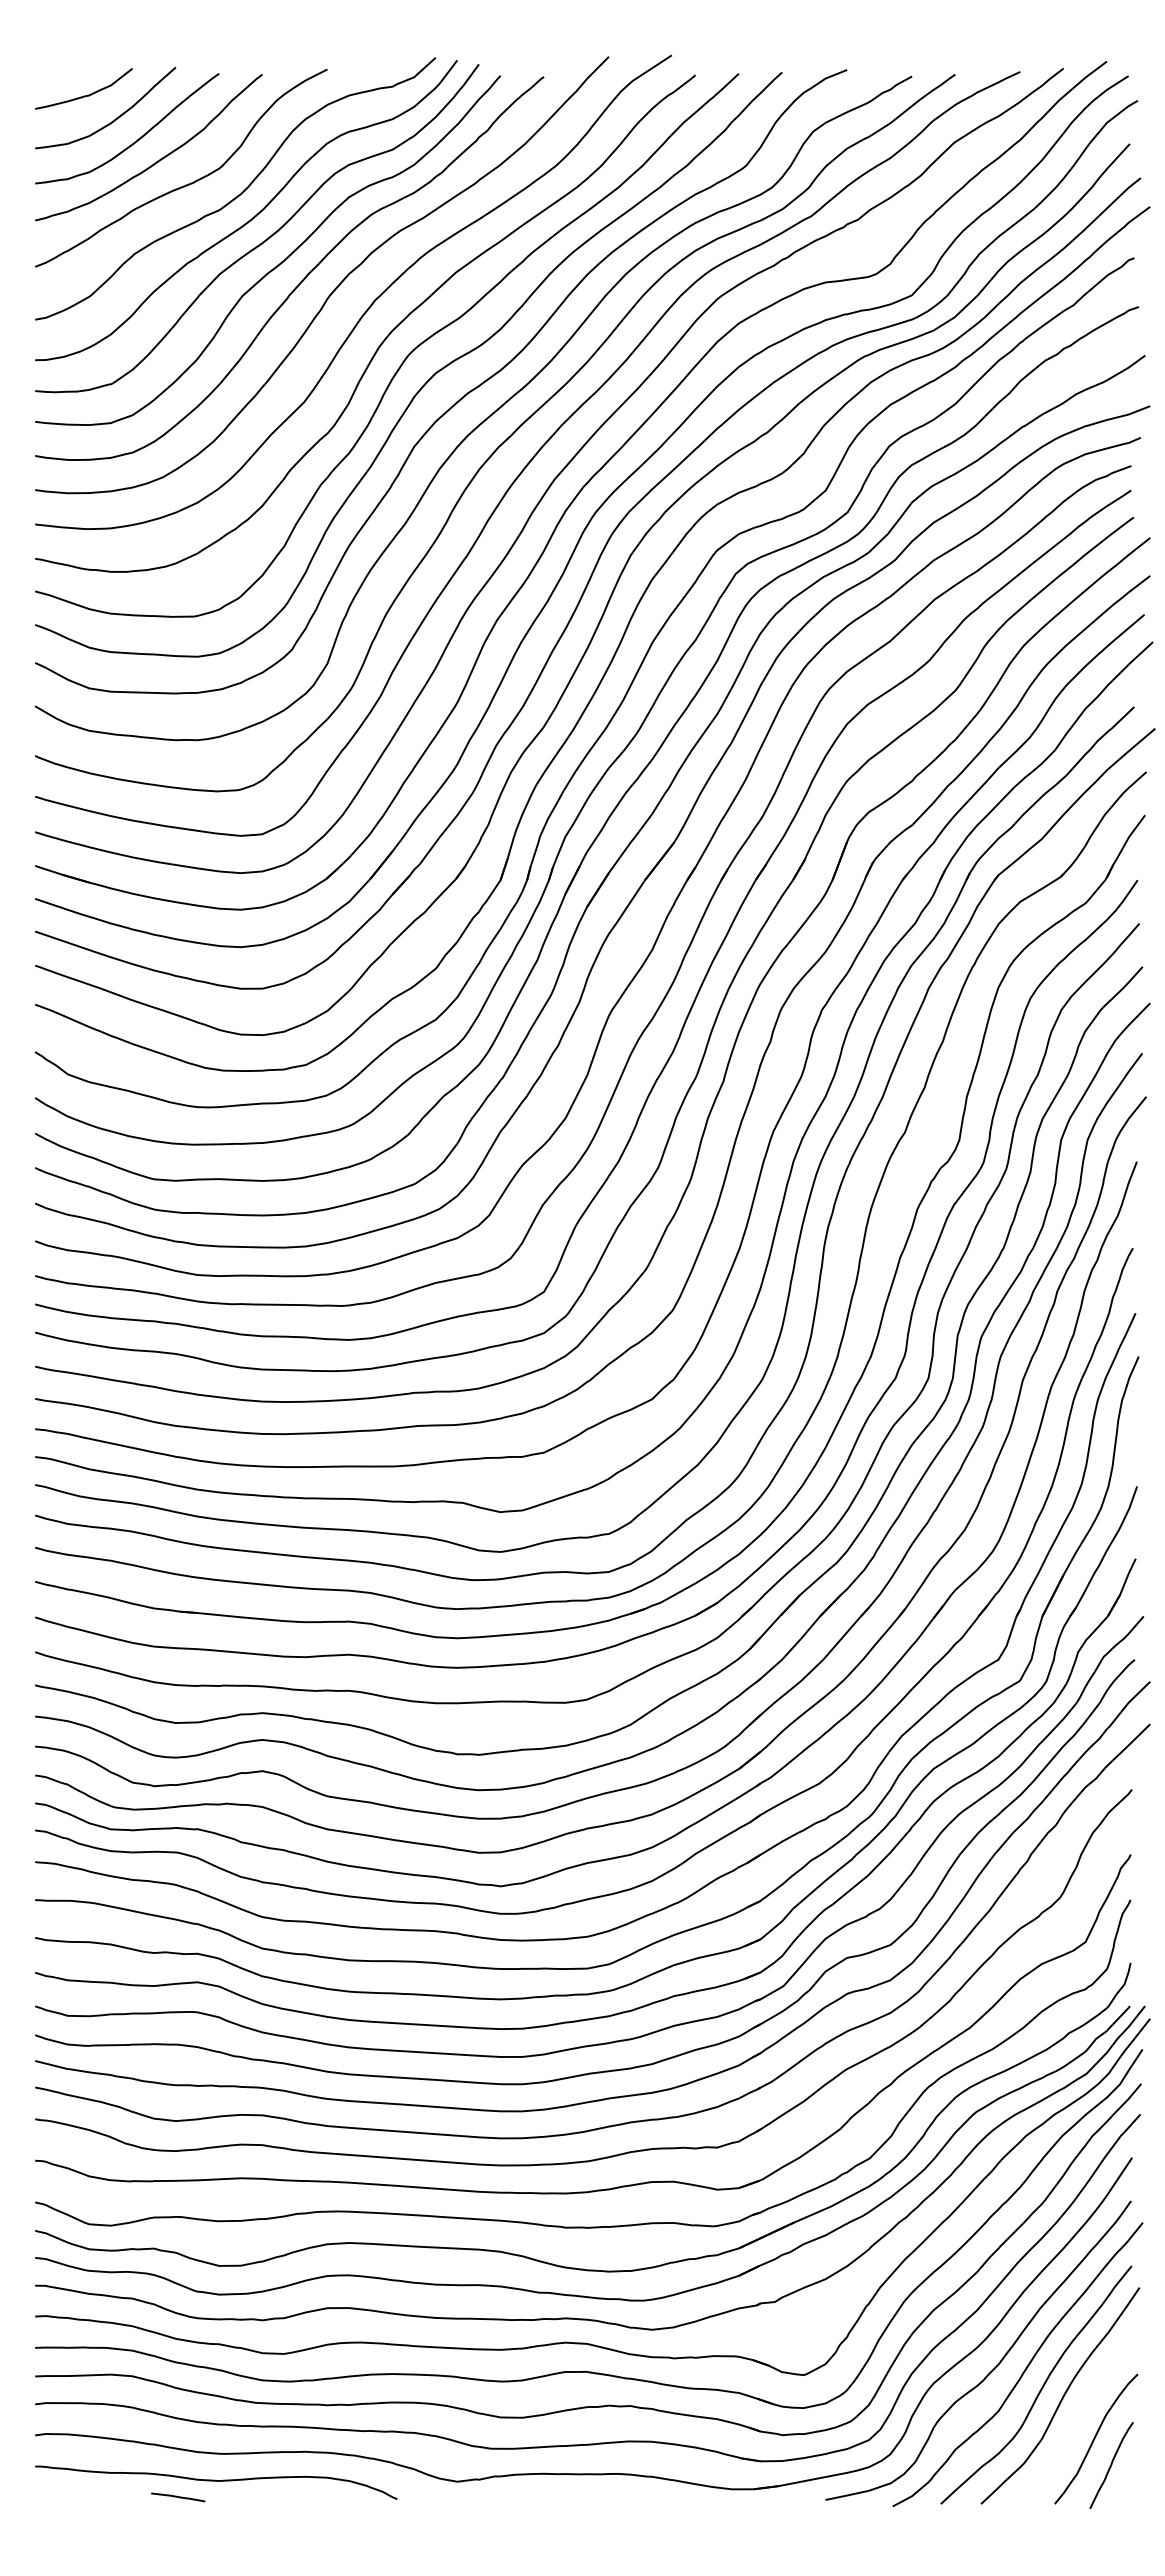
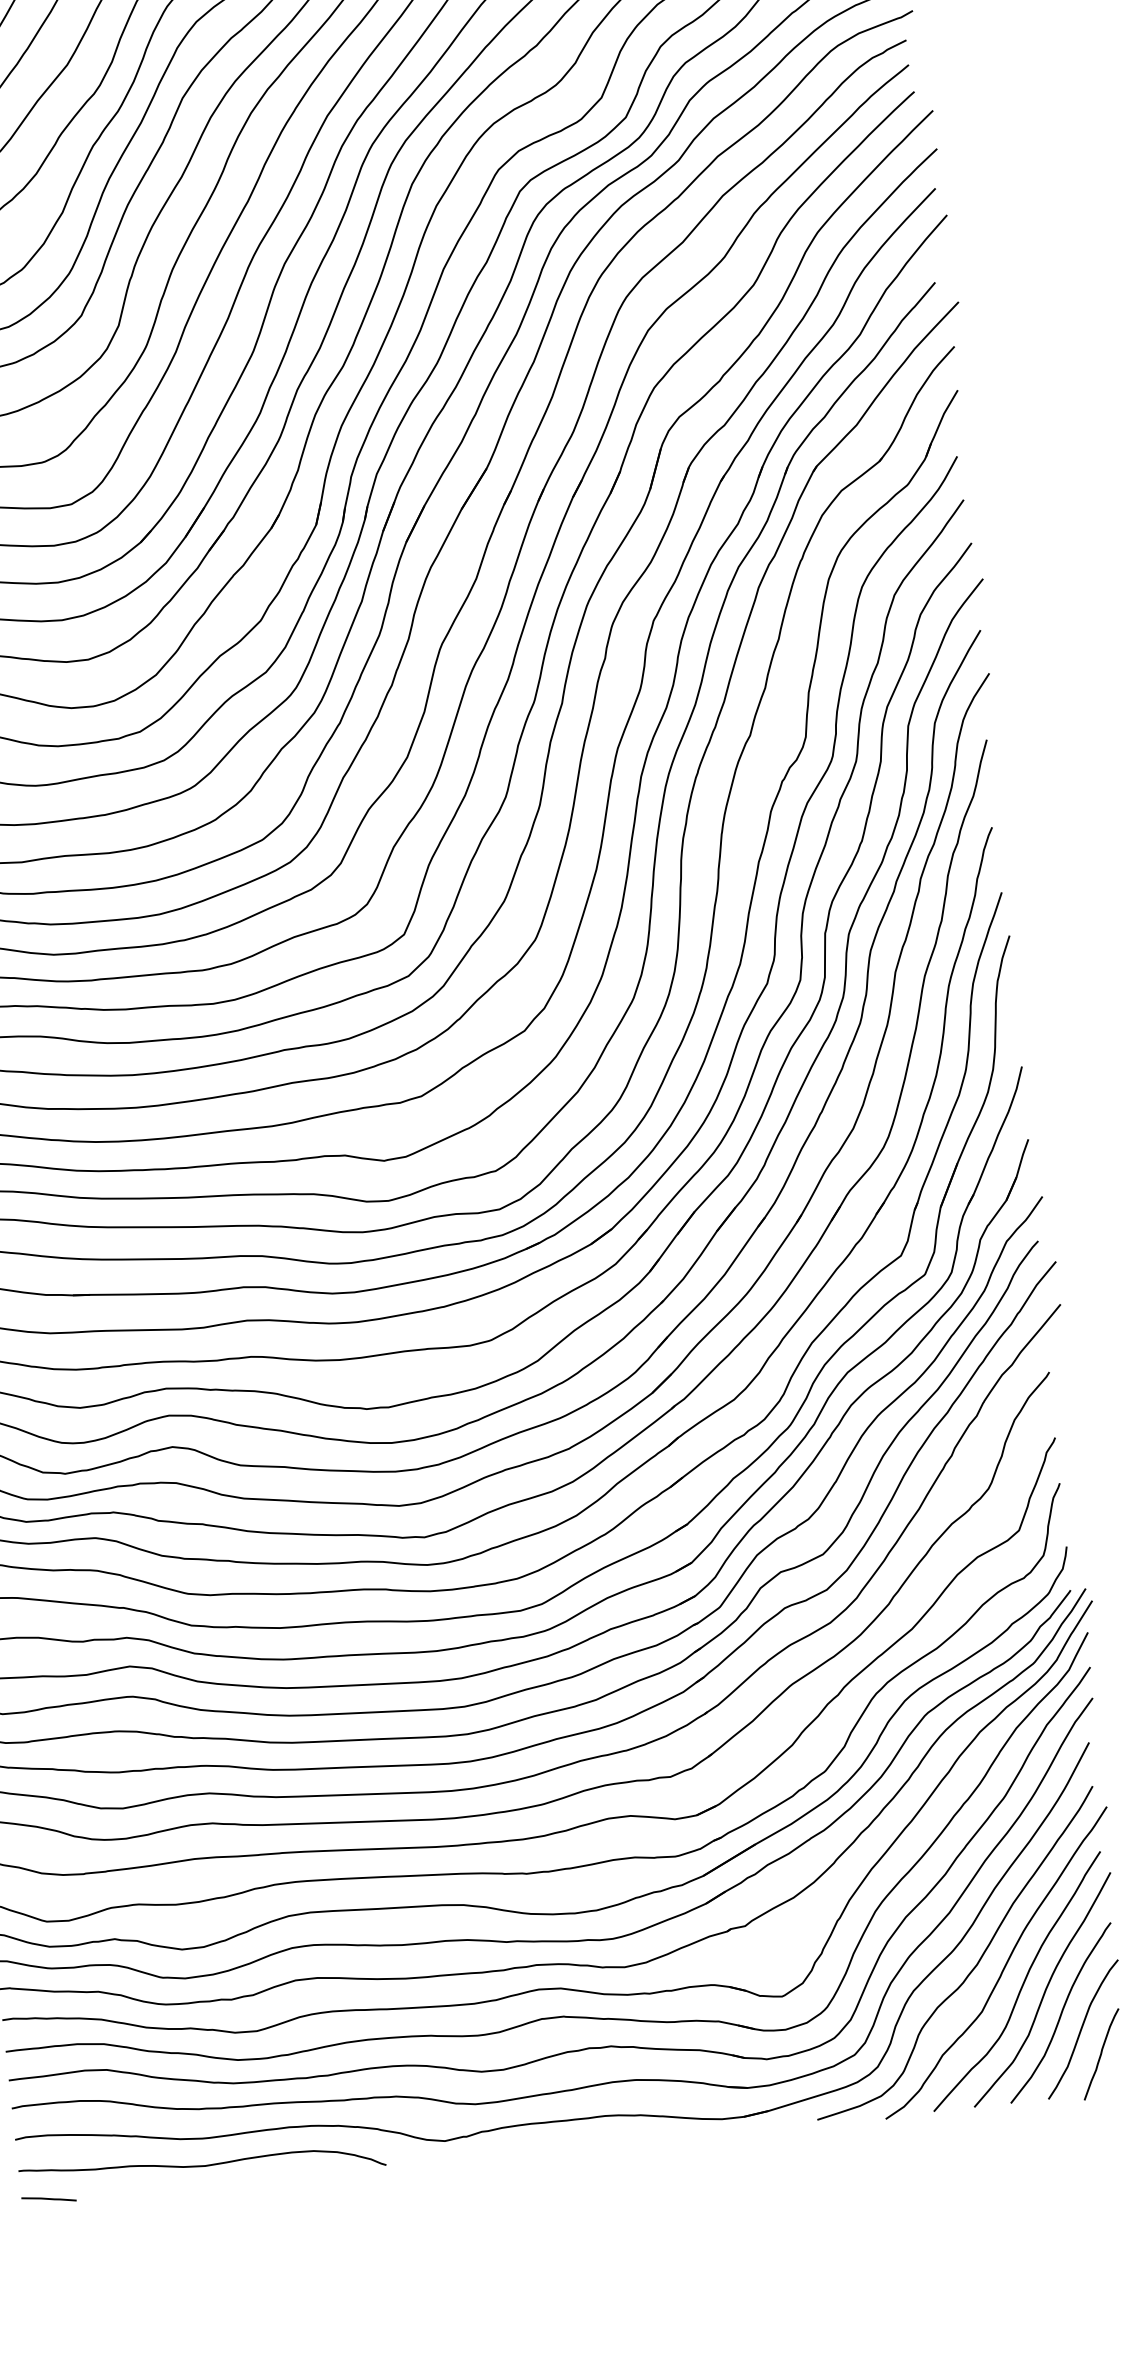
curve: (1076, 2420) -> (1061, 2012), added
line: (178, 2497) -> (49, 2199), moved

